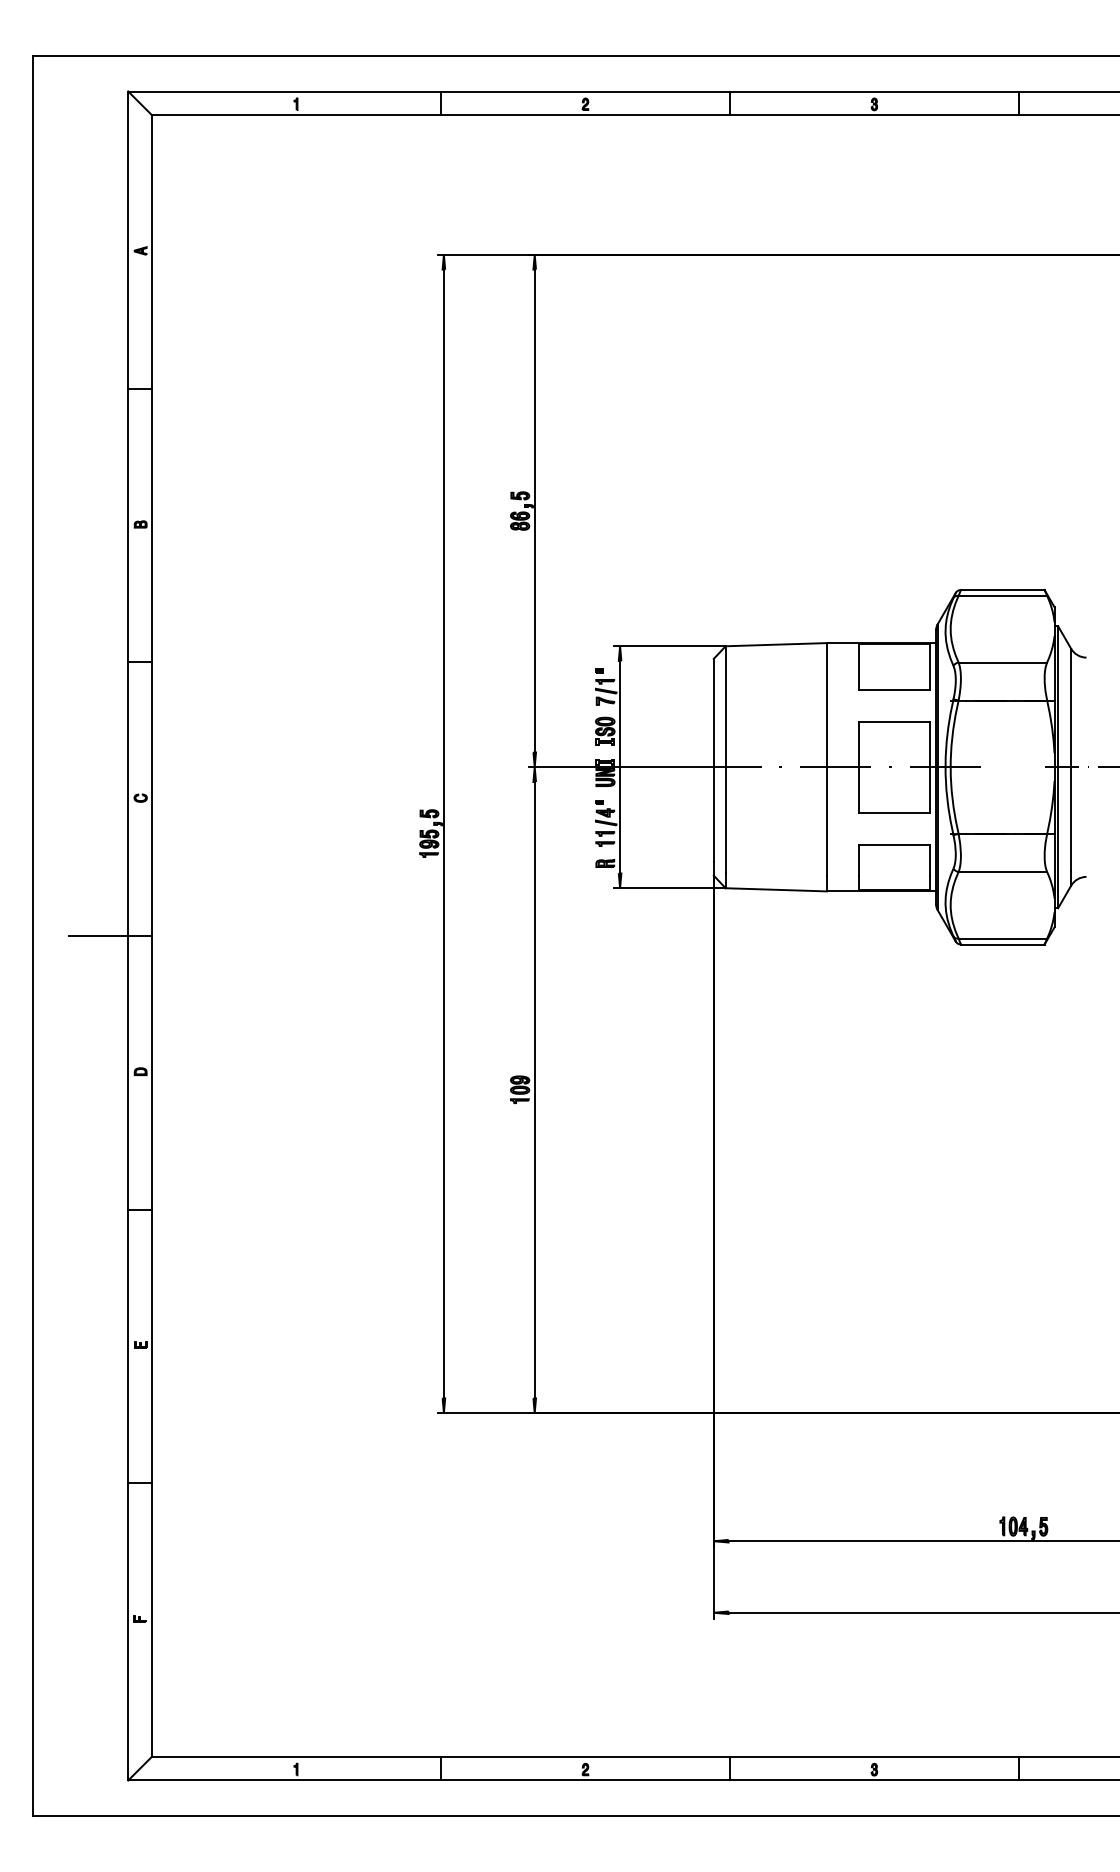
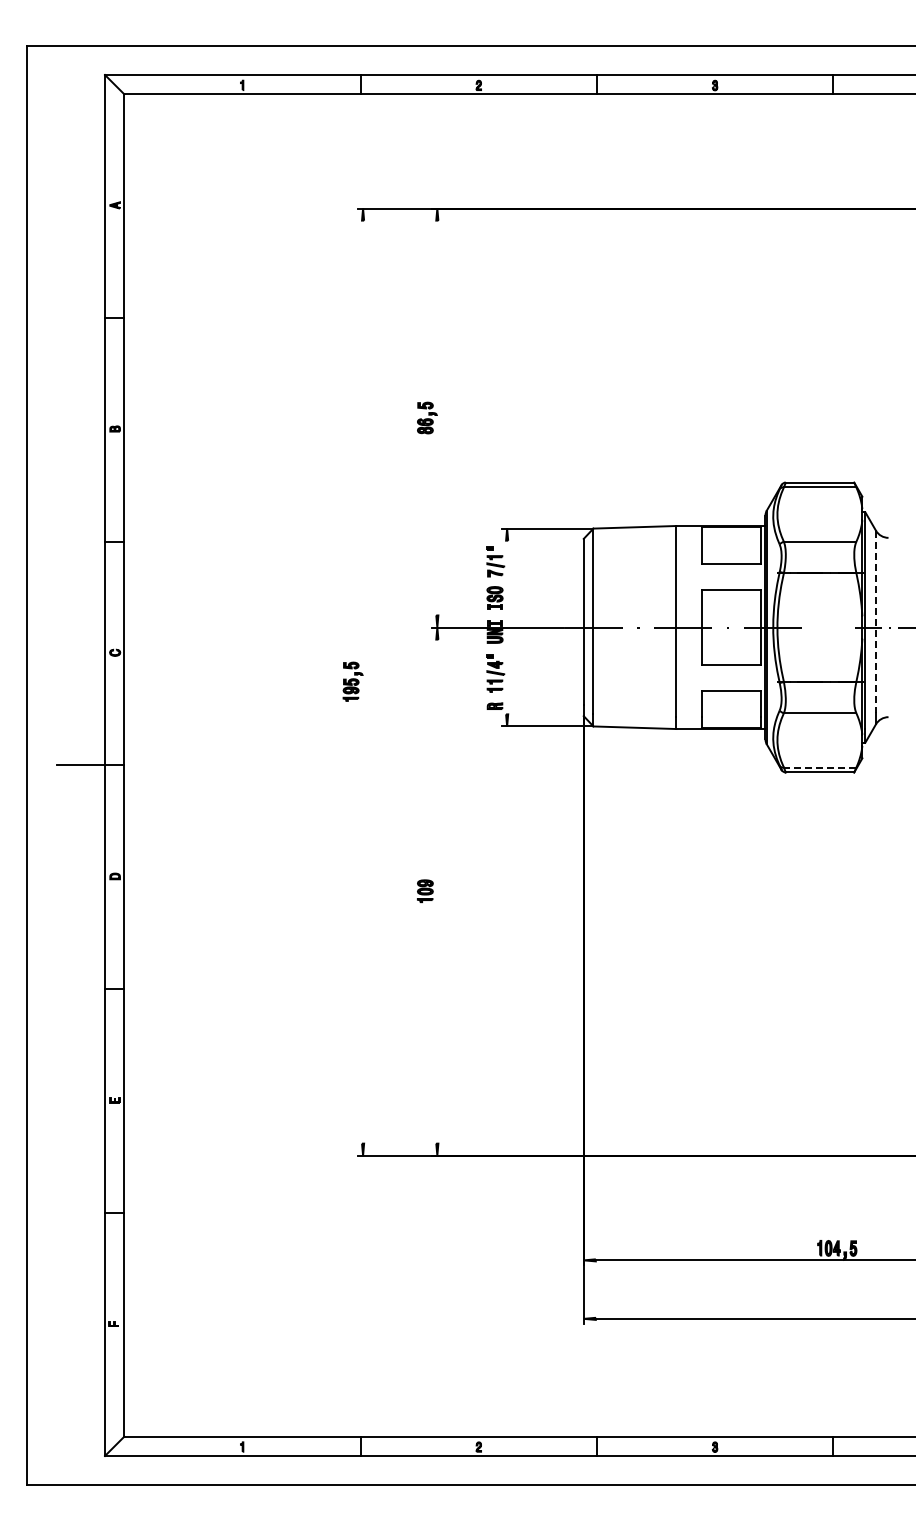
line: (534, 510) -> (437, 417), removed
line: (1070, 759) -> (875, 621), solid -> dashed
line: (620, 767) -> (507, 627), removed
line: (444, 833) -> (363, 681), removed
line: (1002, 938) -> (819, 767), solid -> dashed
line: (534, 1090) -> (437, 891), removed

